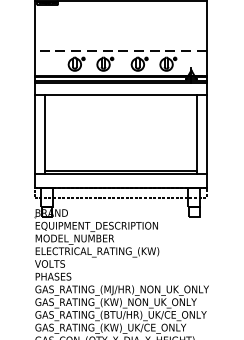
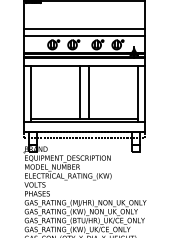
line: (120, 42) -> (84, 29), added
line: (120, 50) -> (84, 35), dashed -> solid
line: (113, 132) -> (79, 92), added
line: (127, 132) -> (89, 92), added

